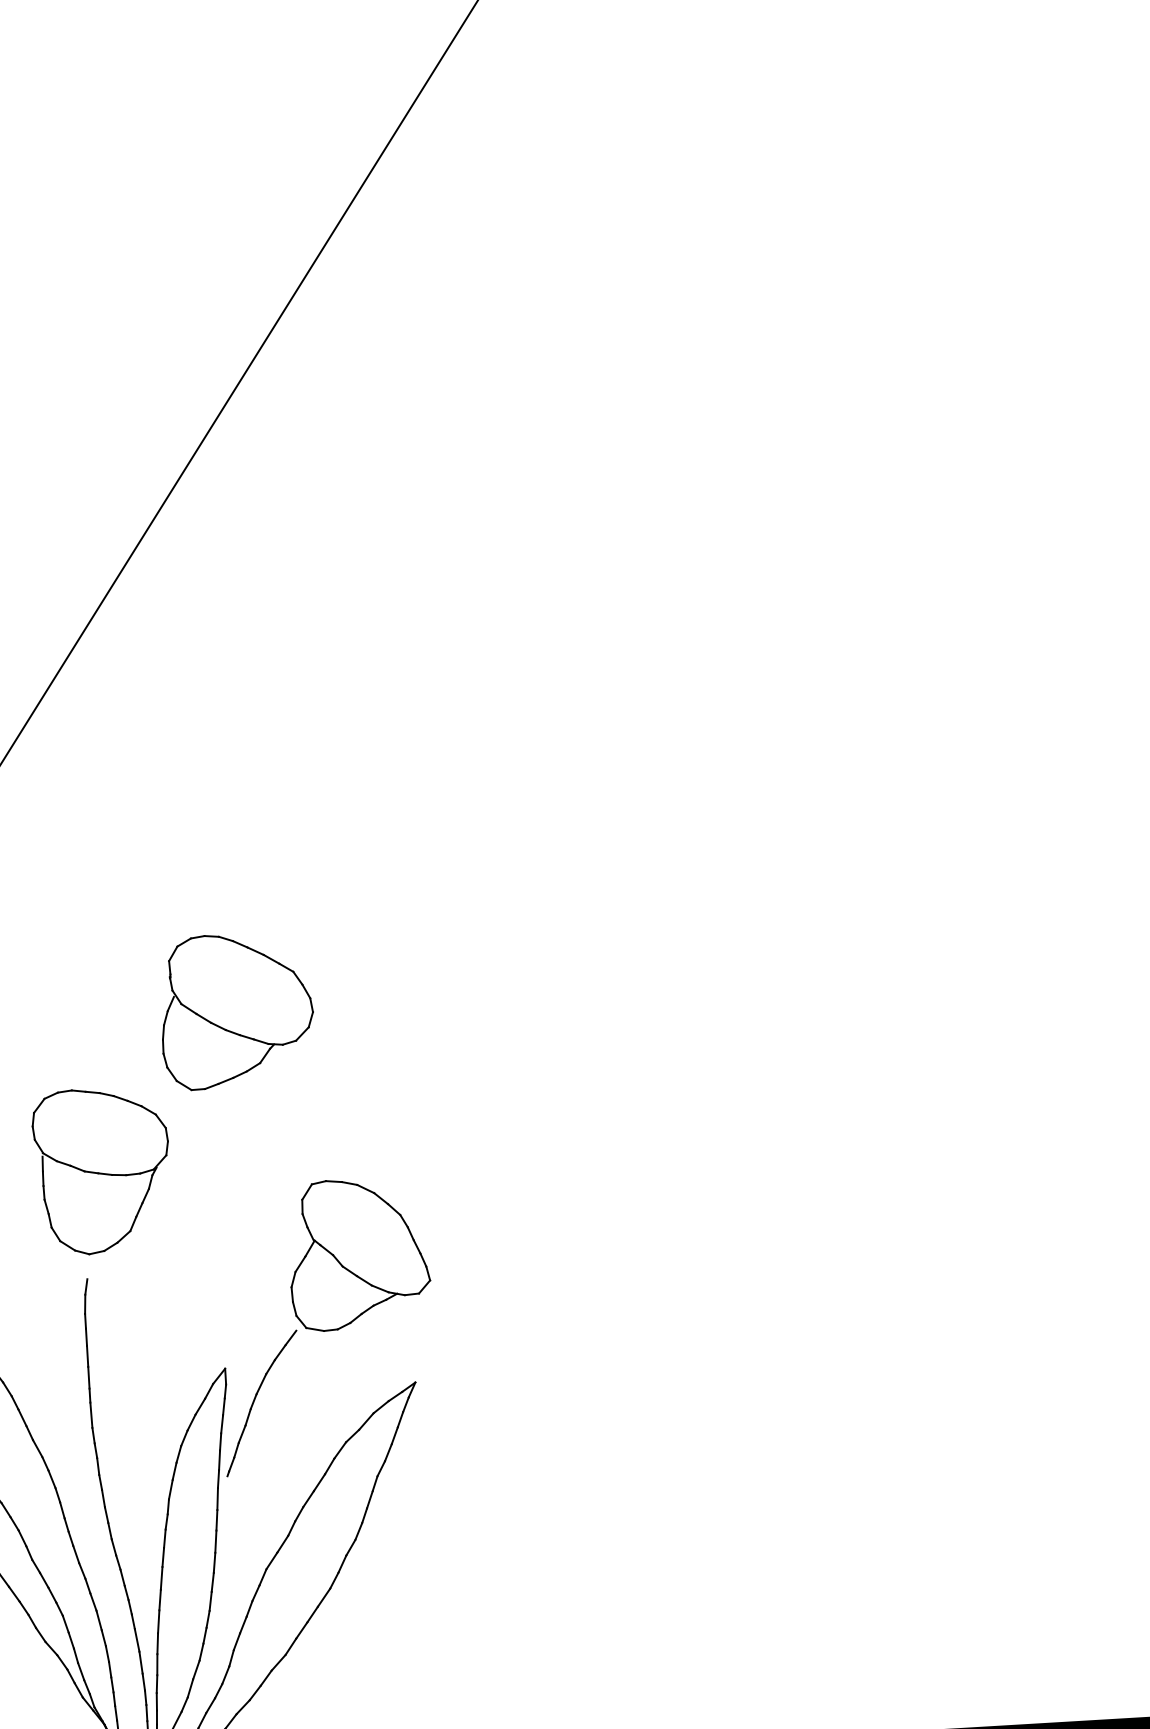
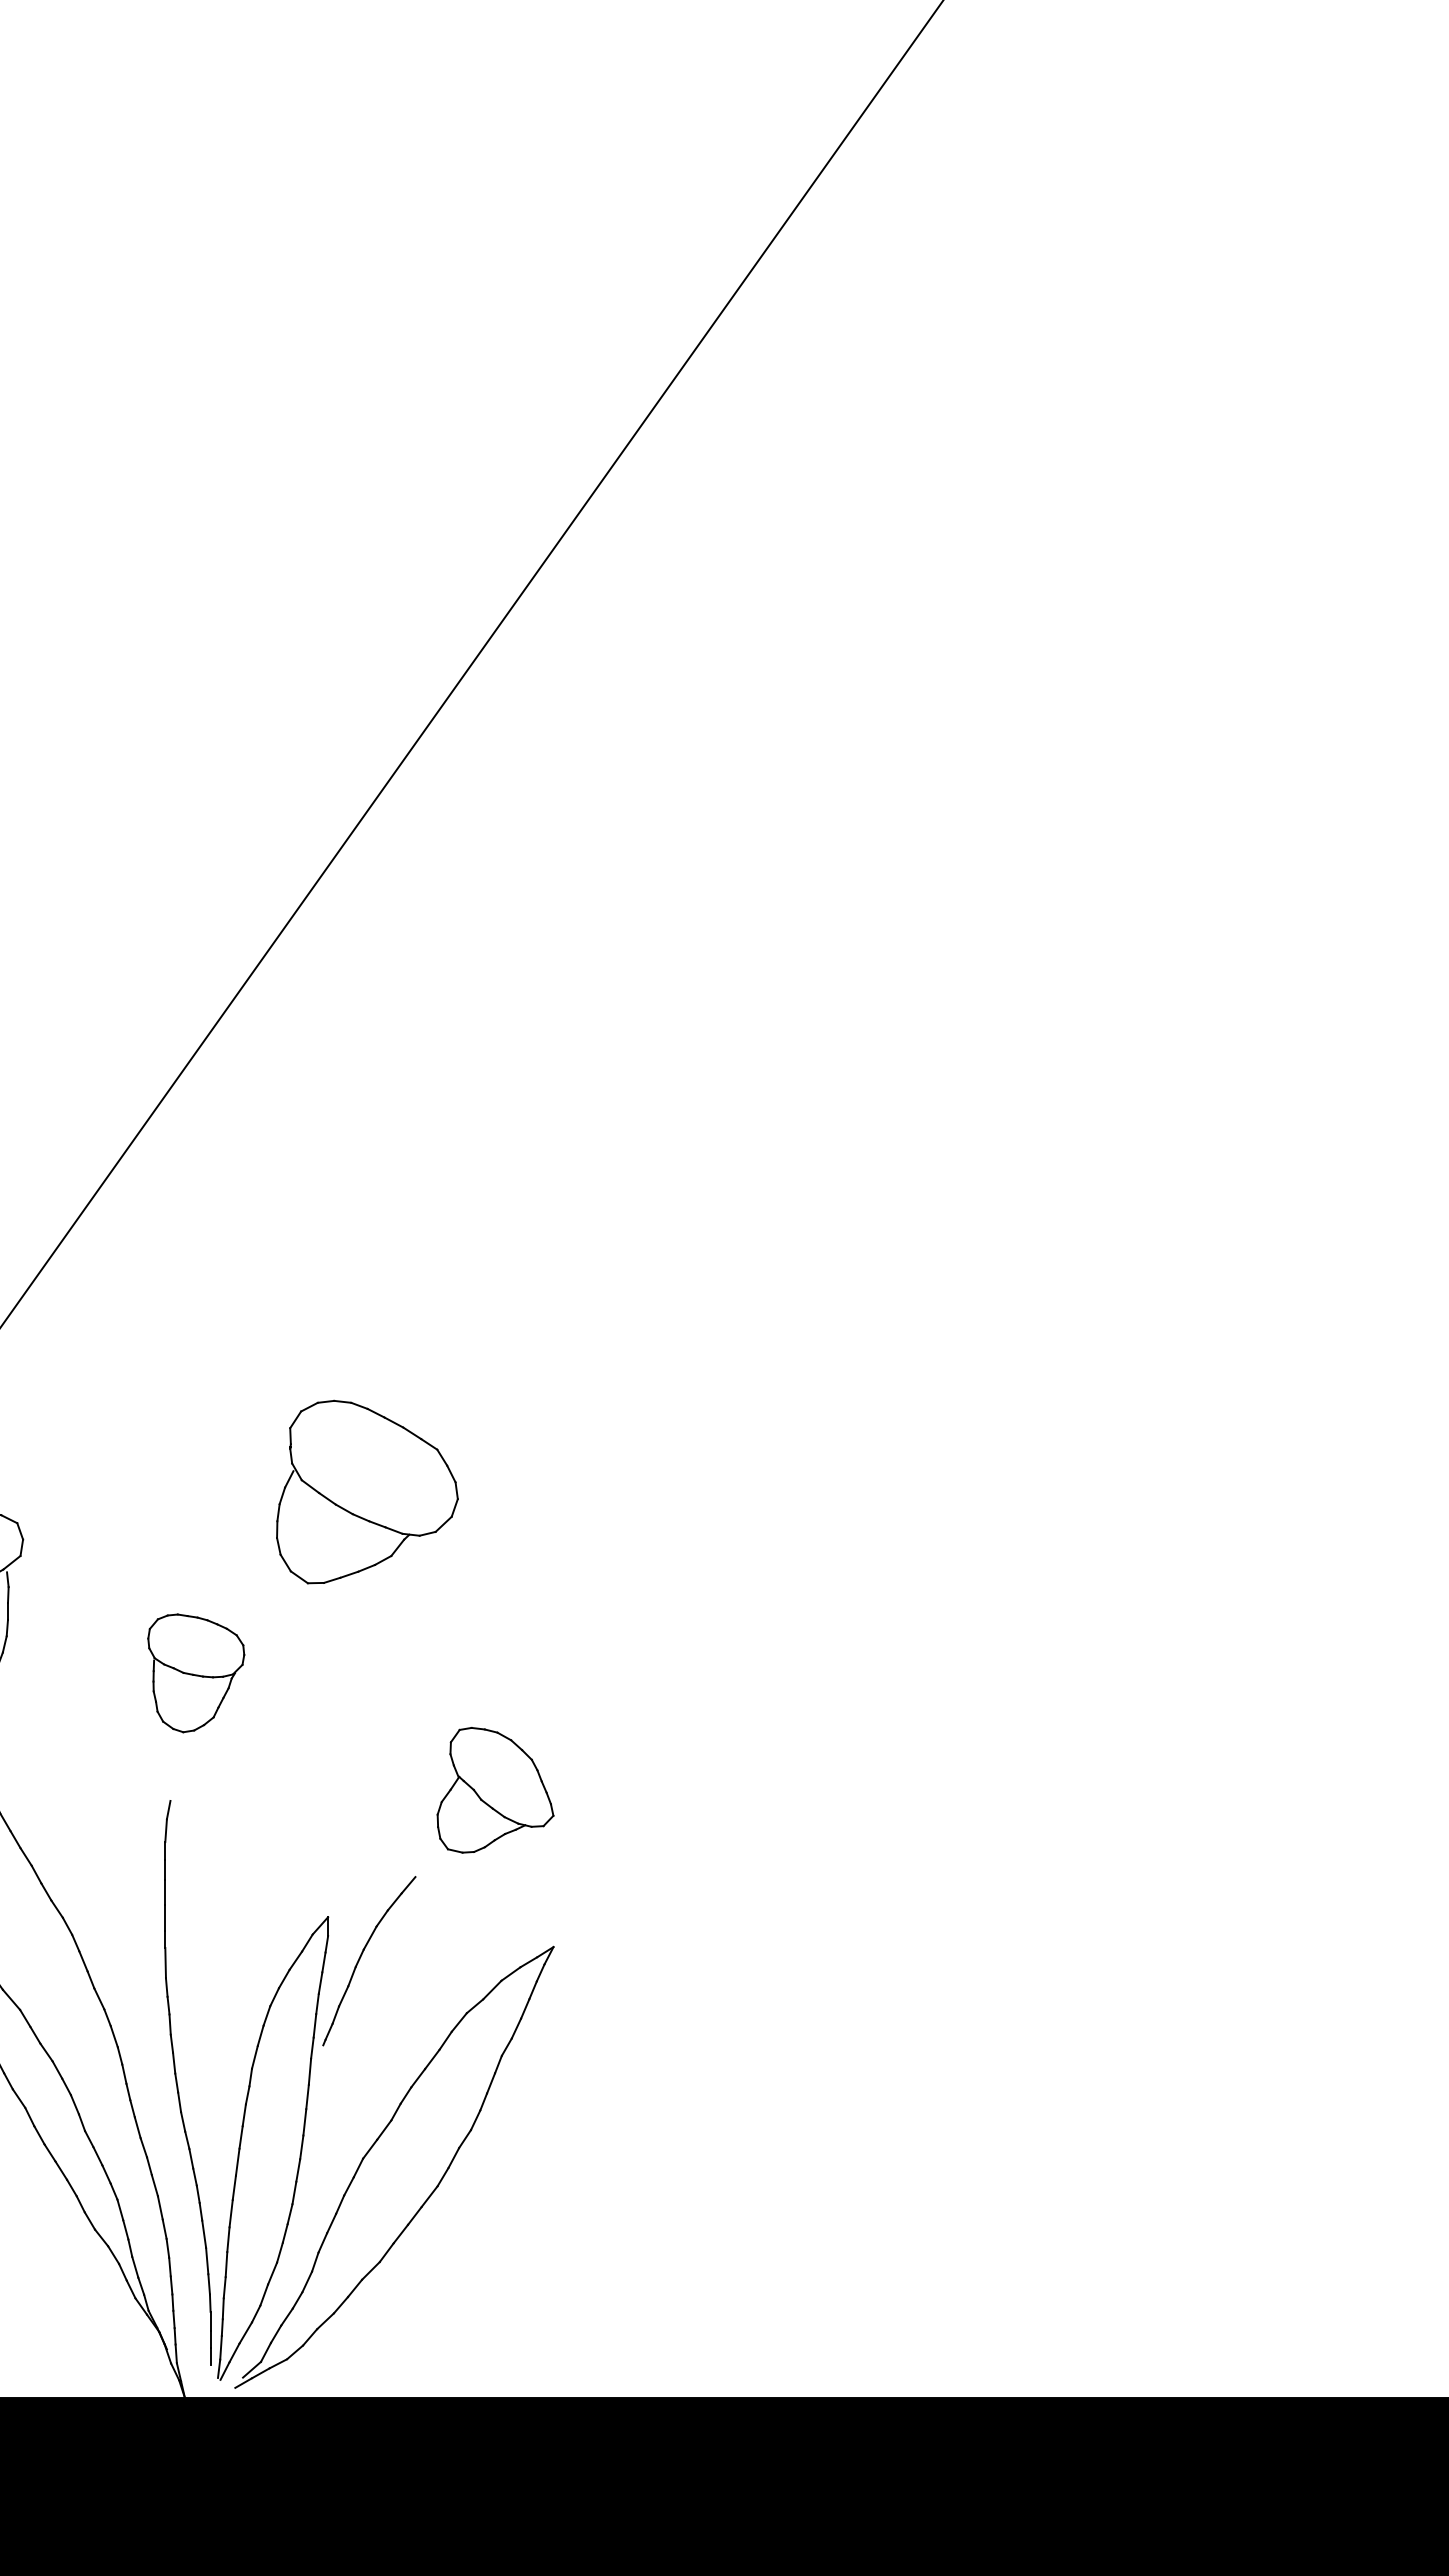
part: (102, 1171) -> (196, 1673), size x0.6
part: (359, 1254) -> (495, 1790), size x0.7

